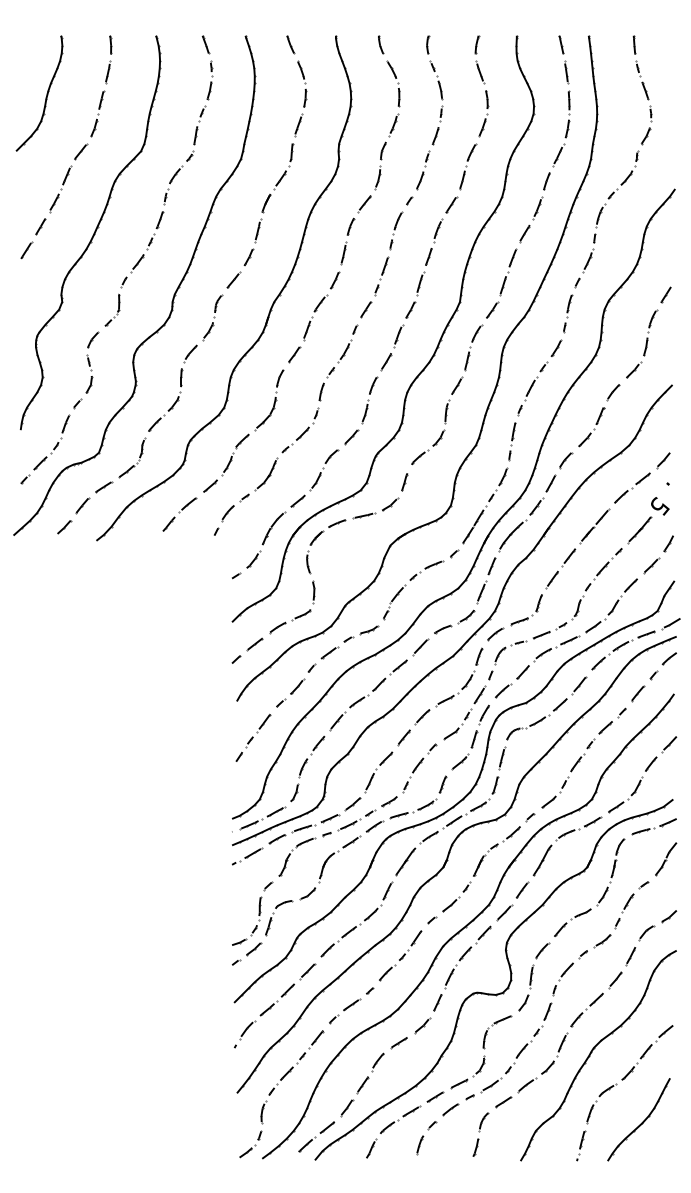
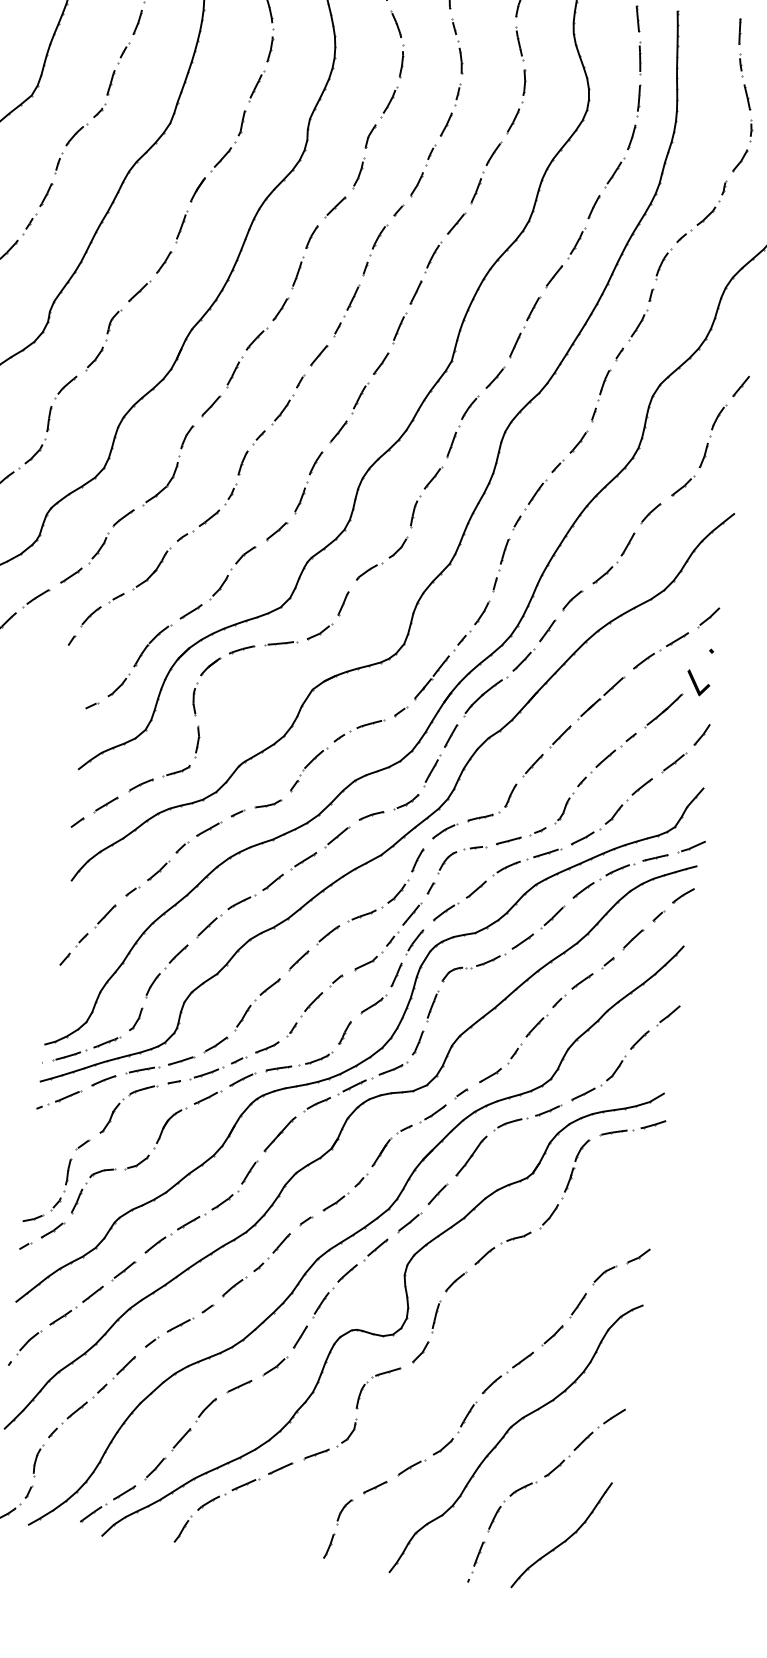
text: (660, 506) -> (697, 681), 5 -> 7
part: (546, 998) -> (453, 1349), removed

